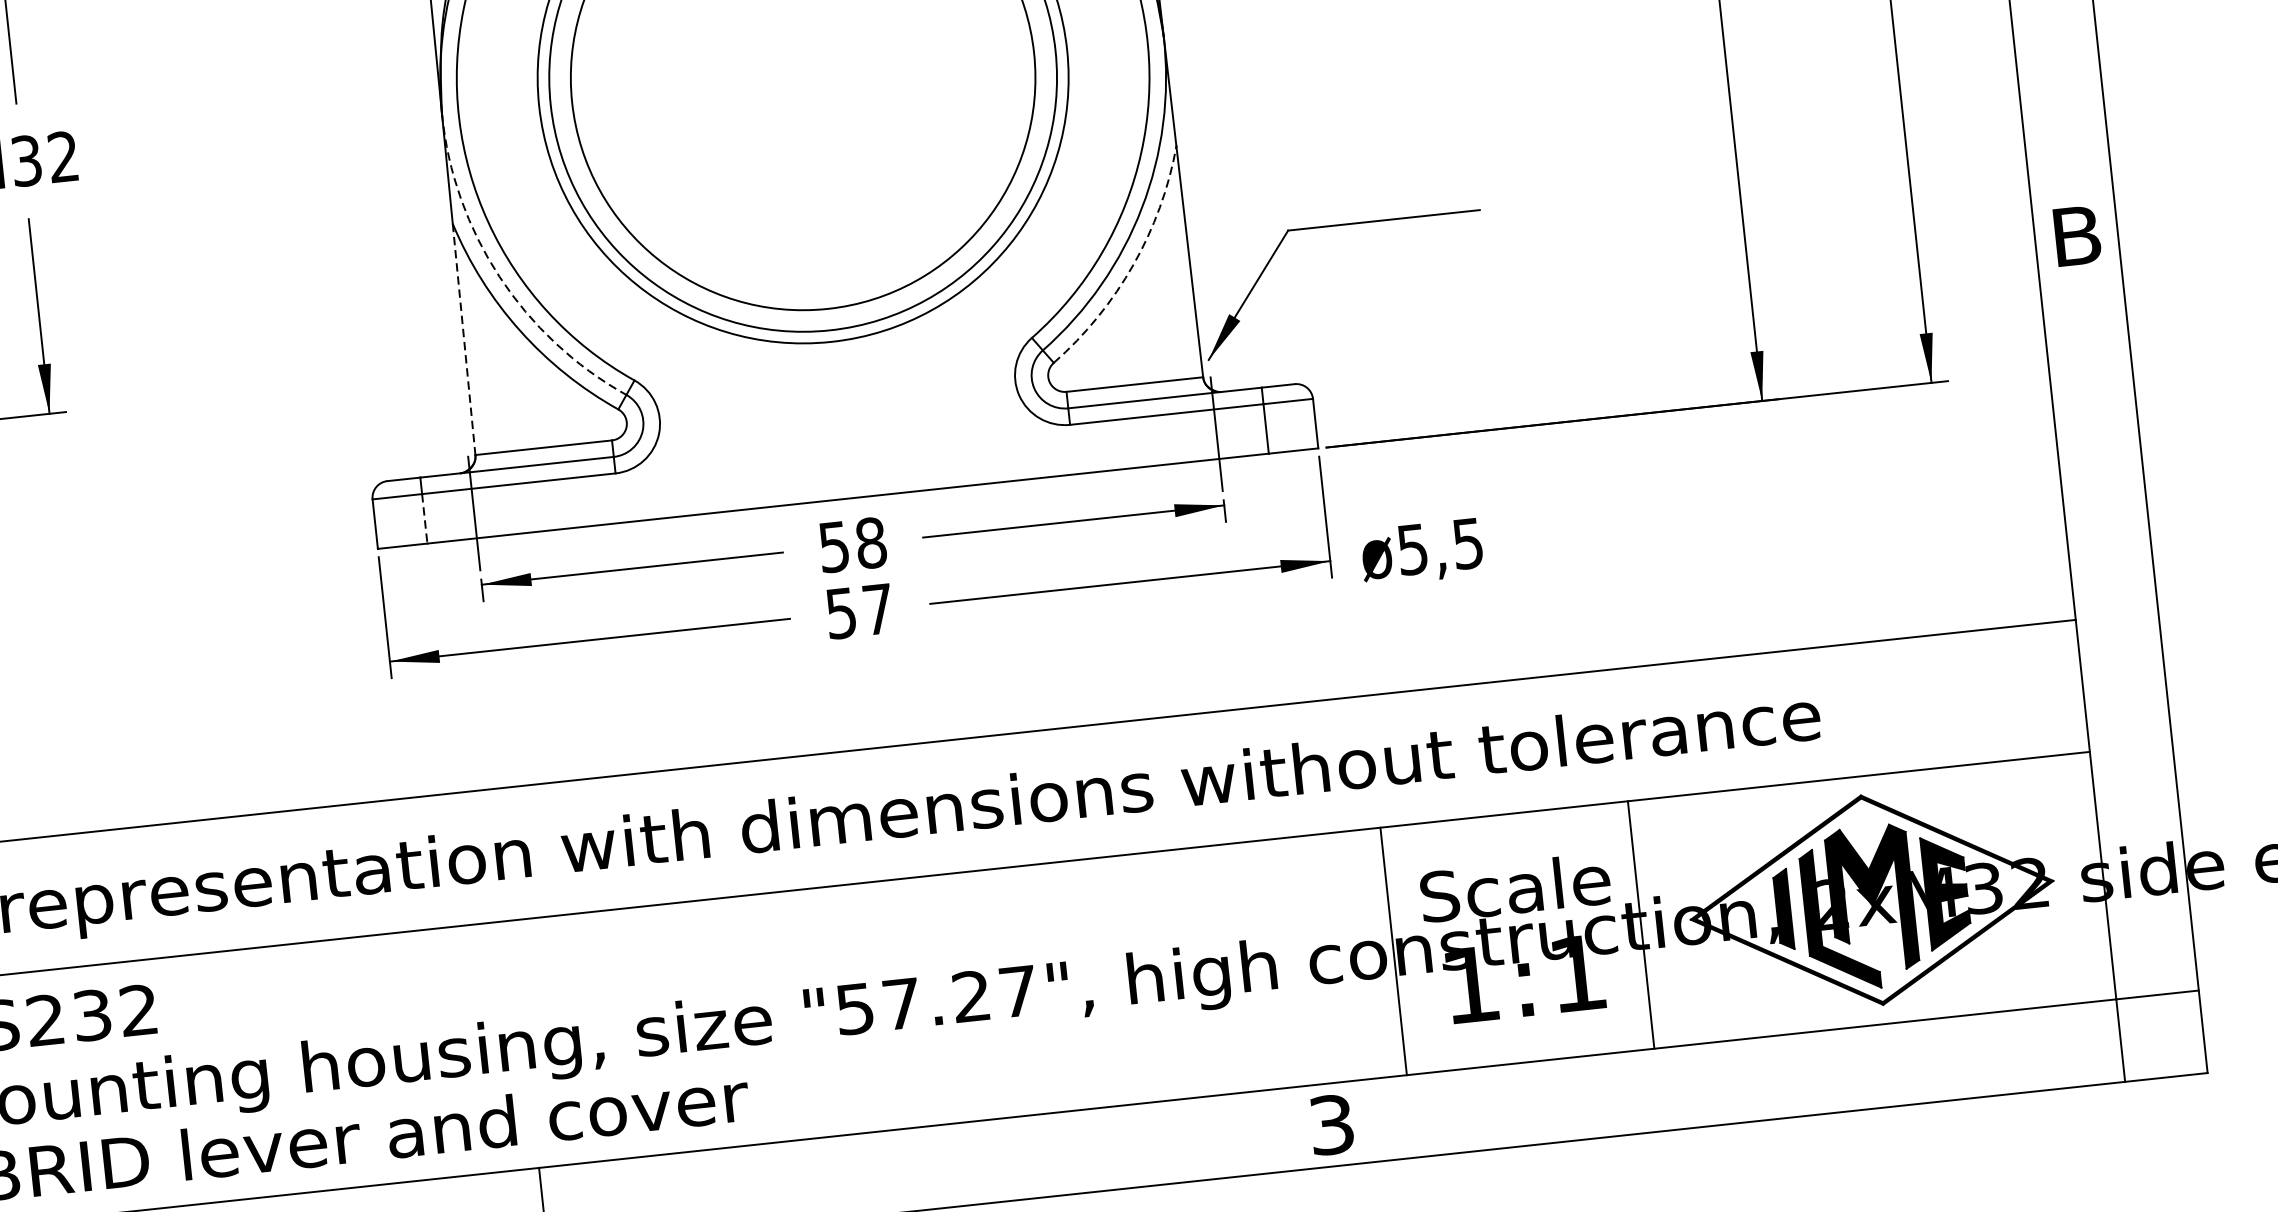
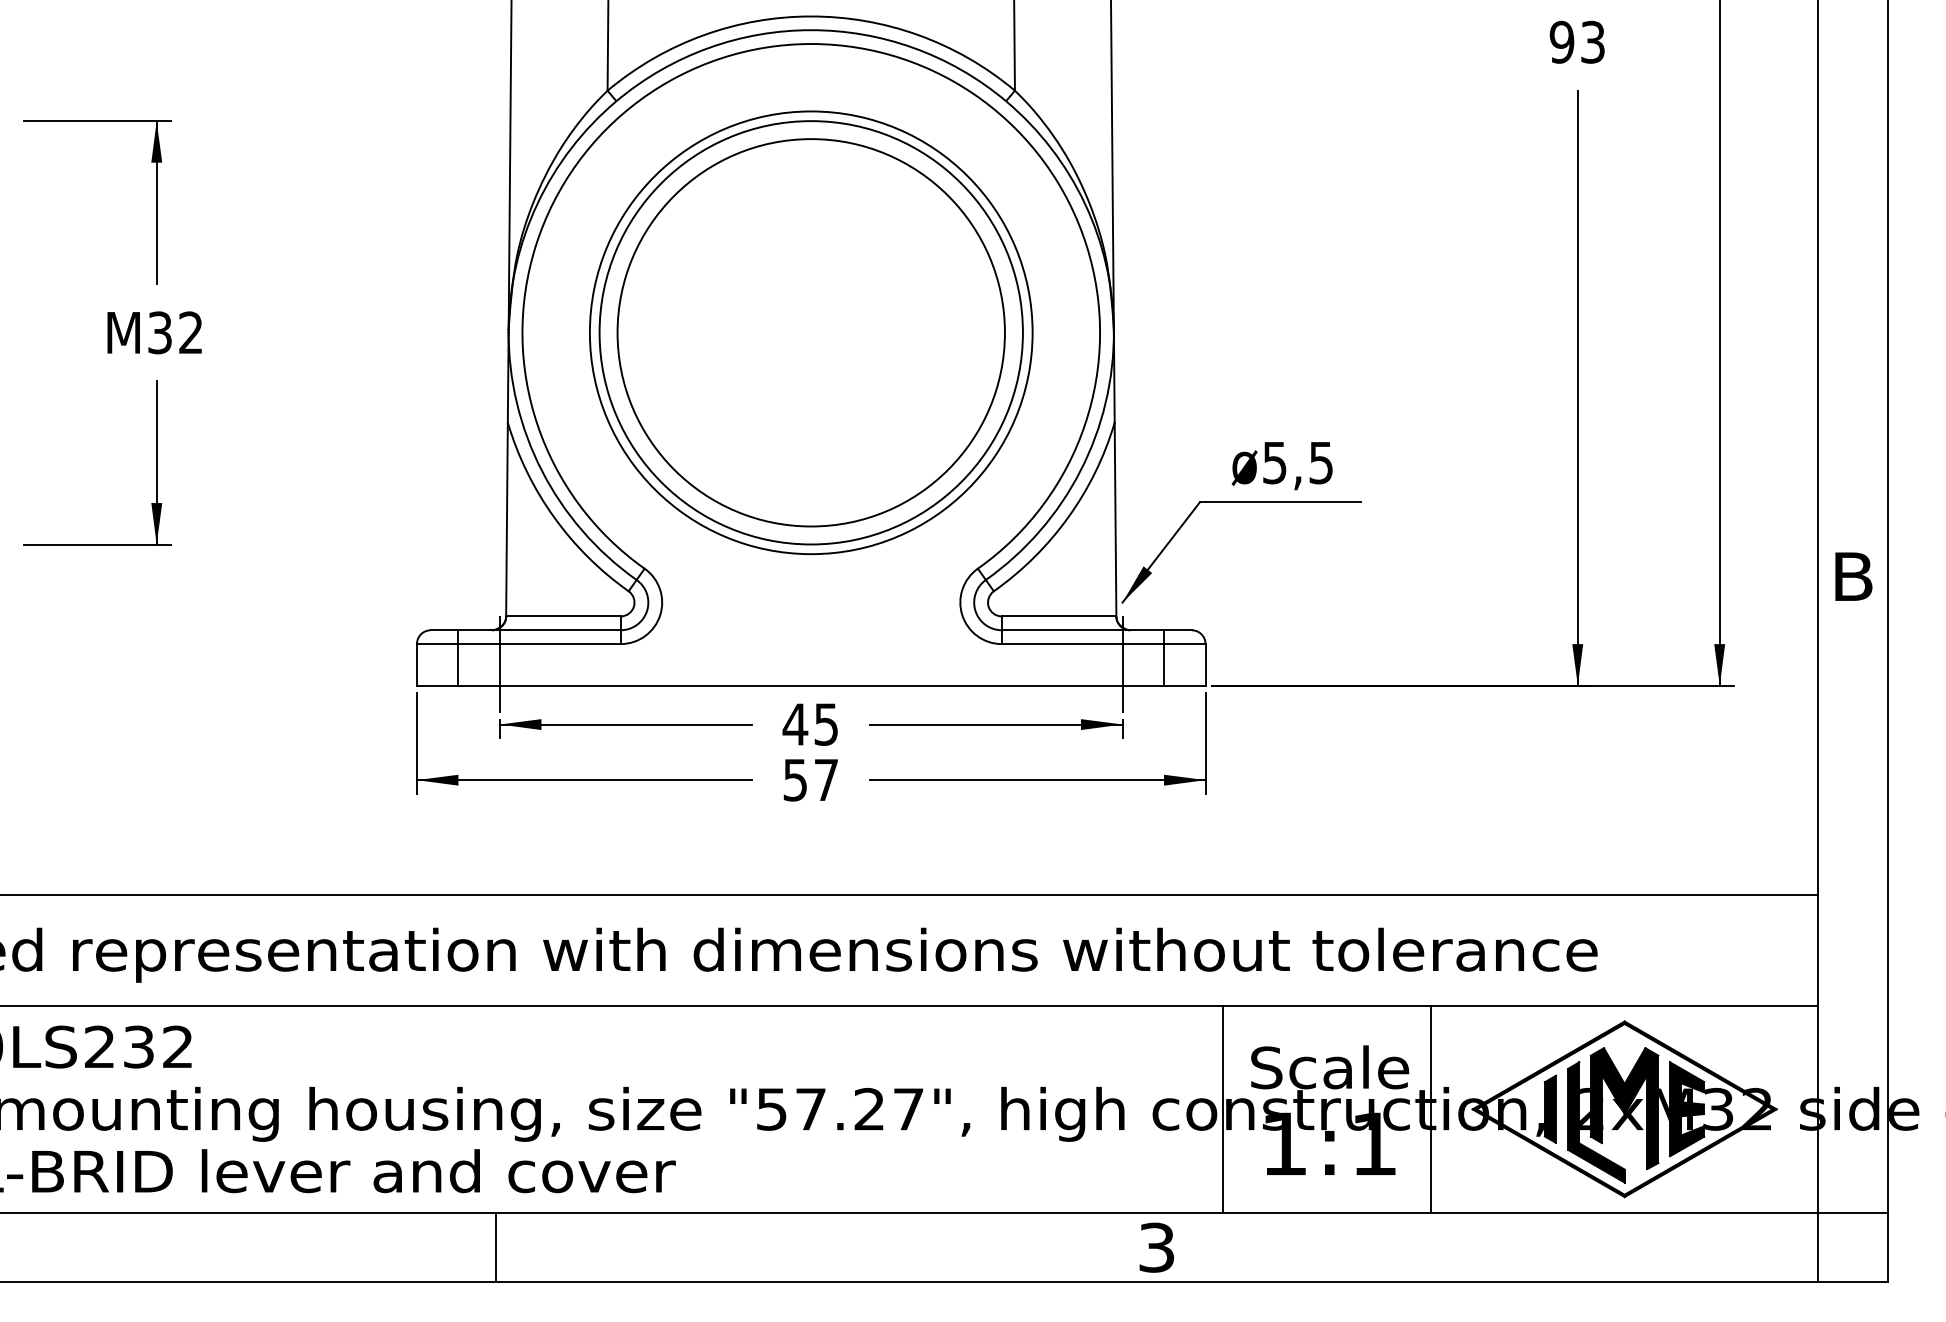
arc: (1133, 265) -> (1068, 517), dashed -> solid
arc: (498, 276) -> (541, 470), dashed -> solid
line: (463, 339) -> (506, 519), dashed -> solid
line: (424, 518) -> (458, 664), dashed -> solid
text: (852, 545) -> (810, 724), 58 -> 45
text: (1421, 553) -> (1281, 466), moved

